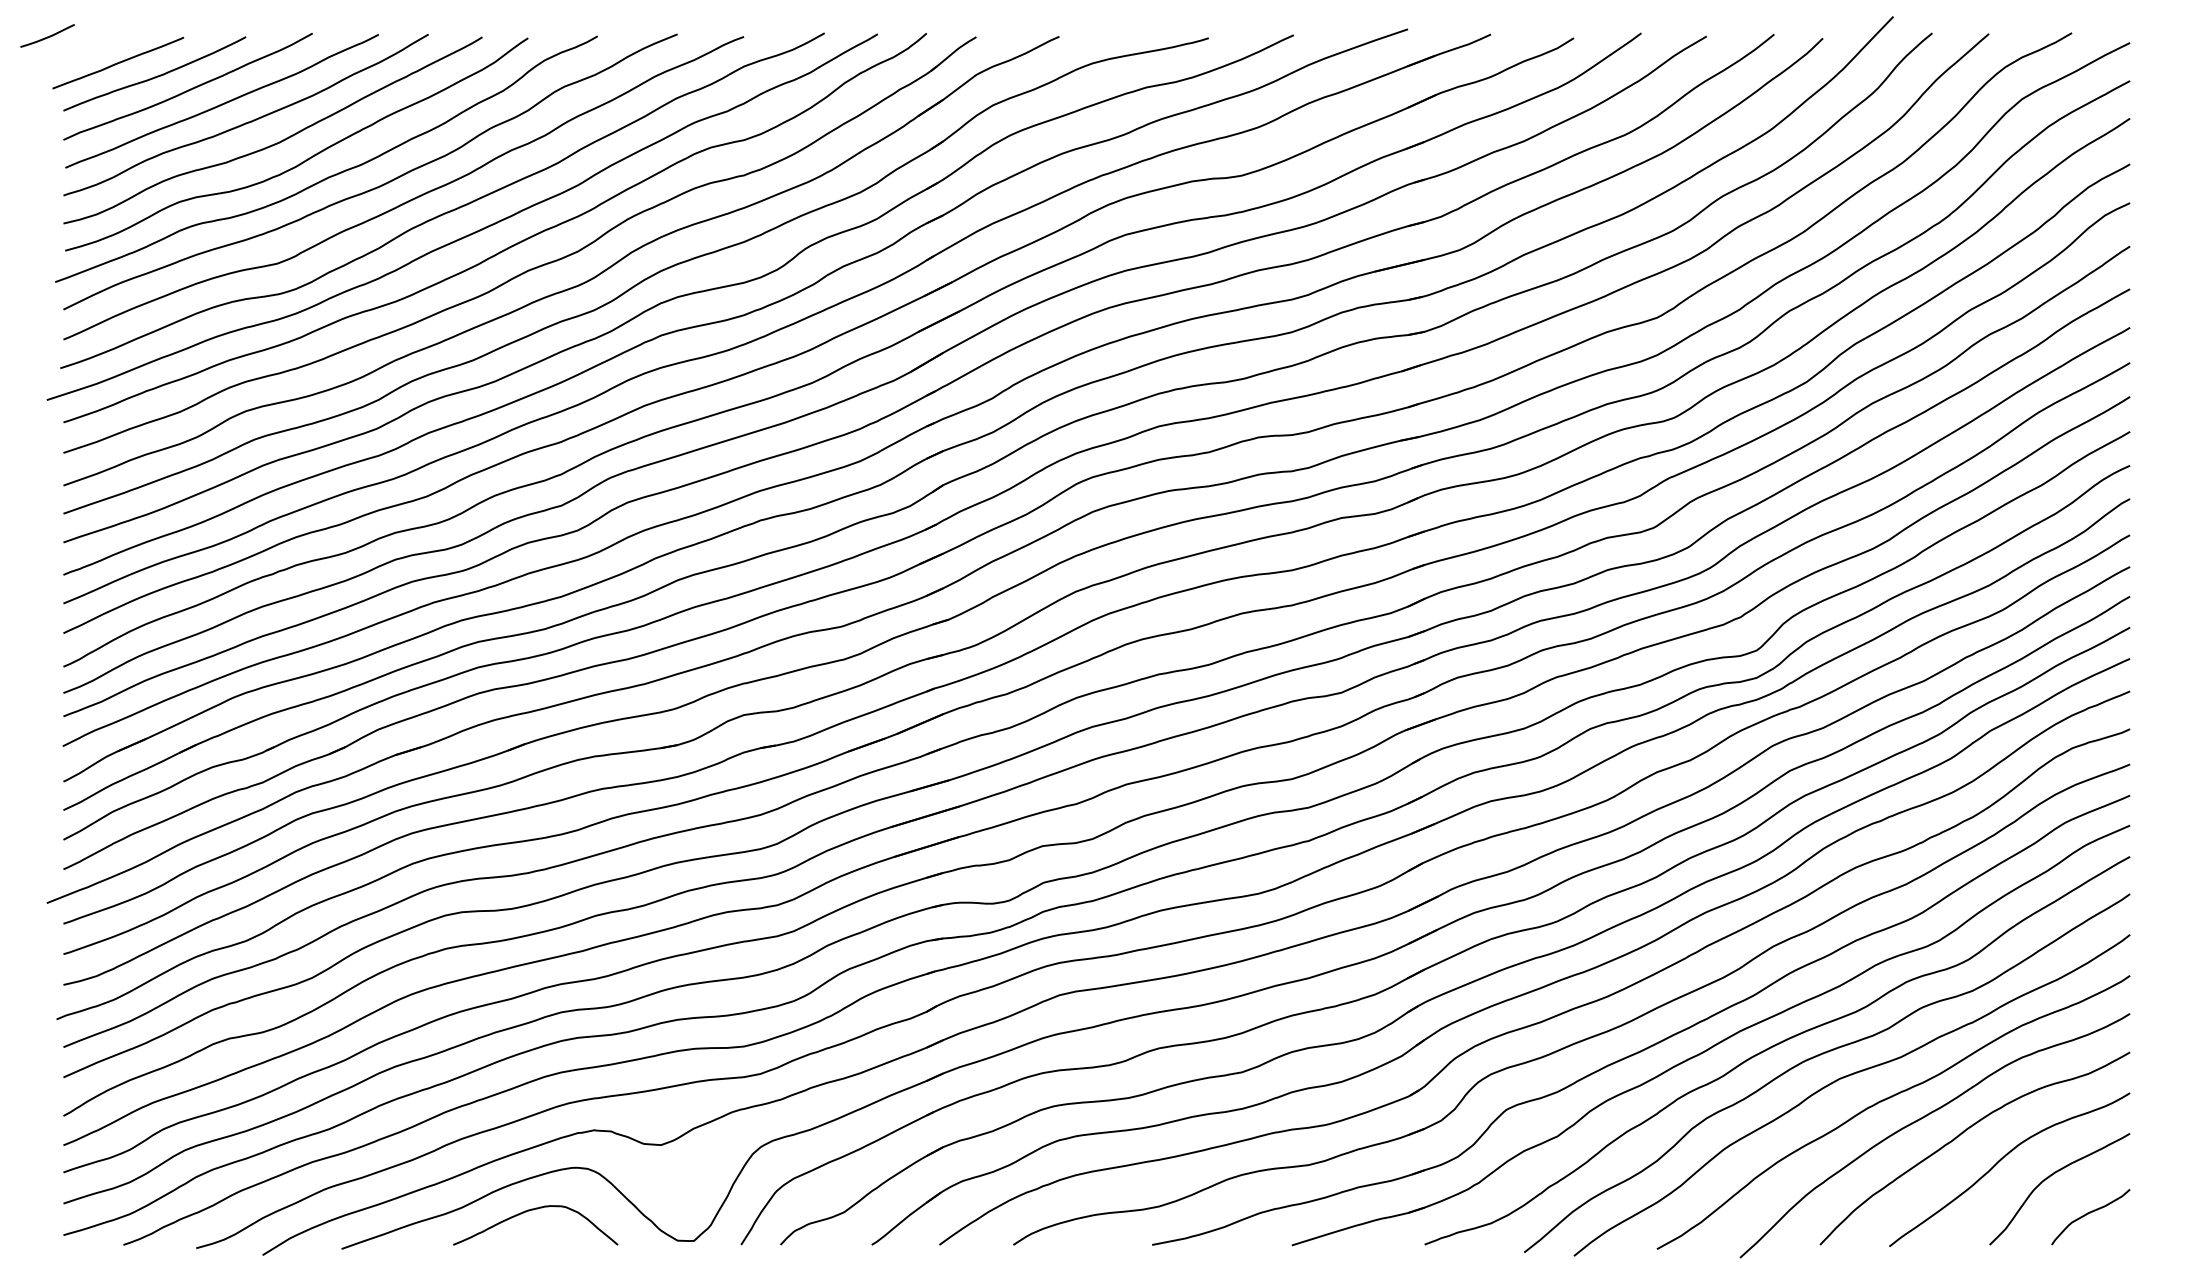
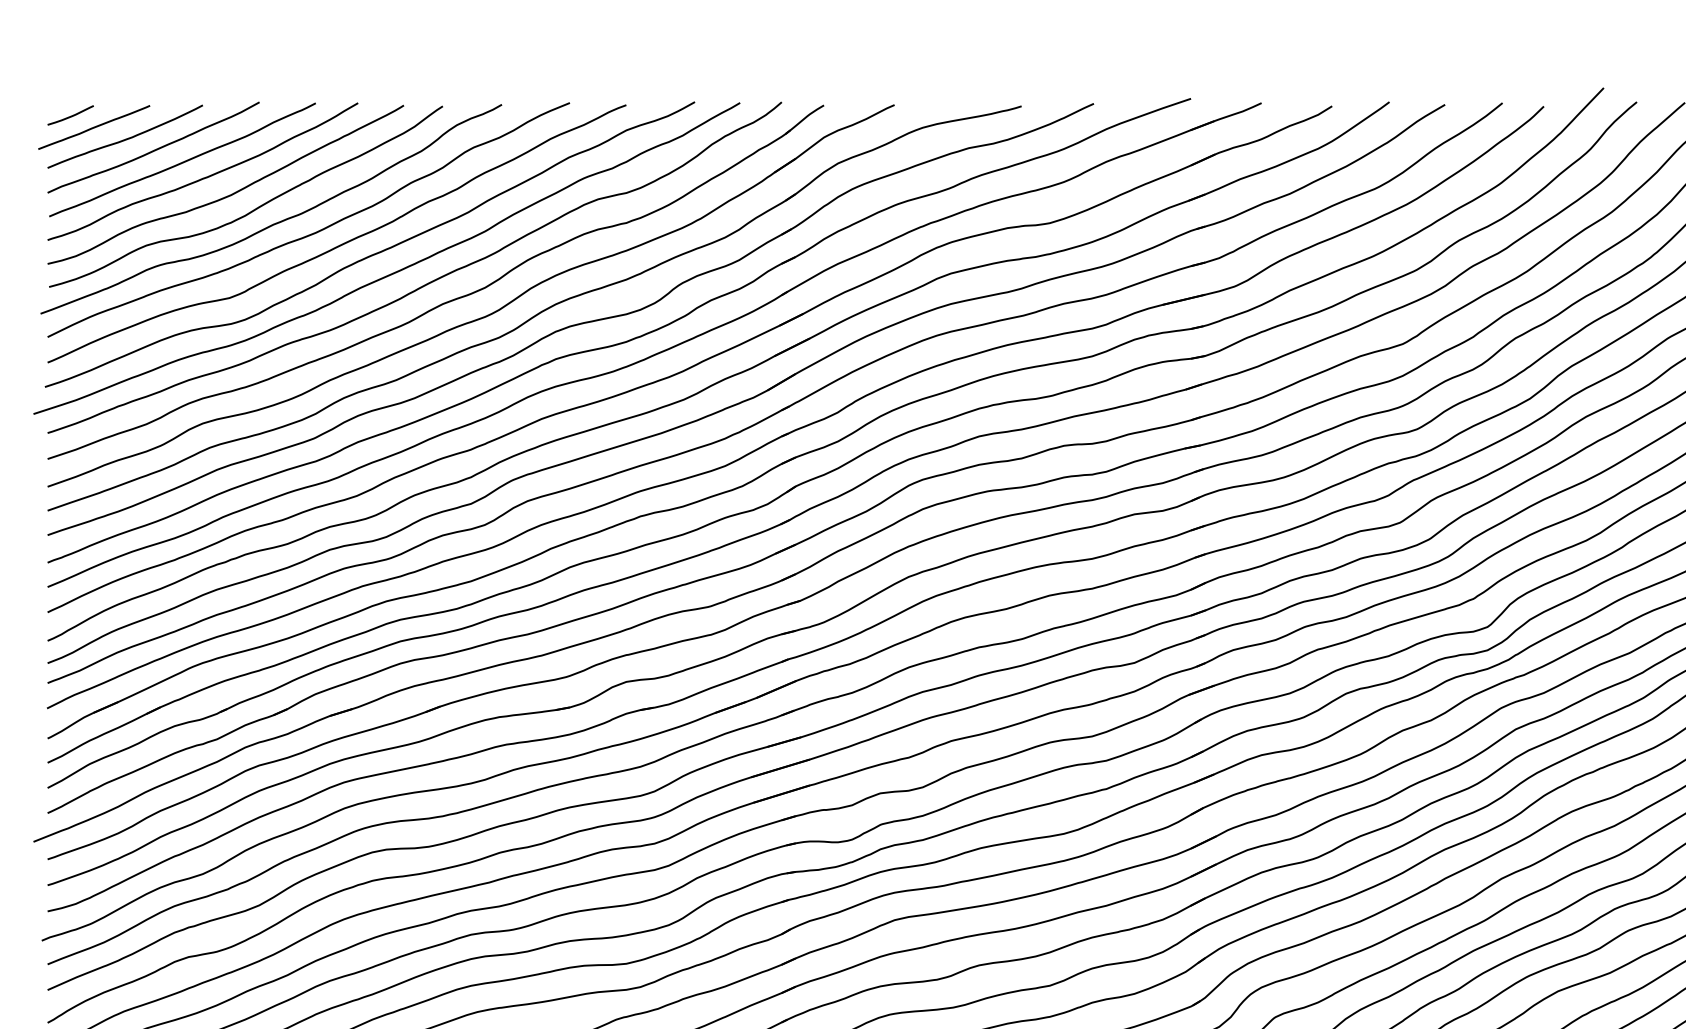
curve: (47, 36) -> (70, 115), moved

